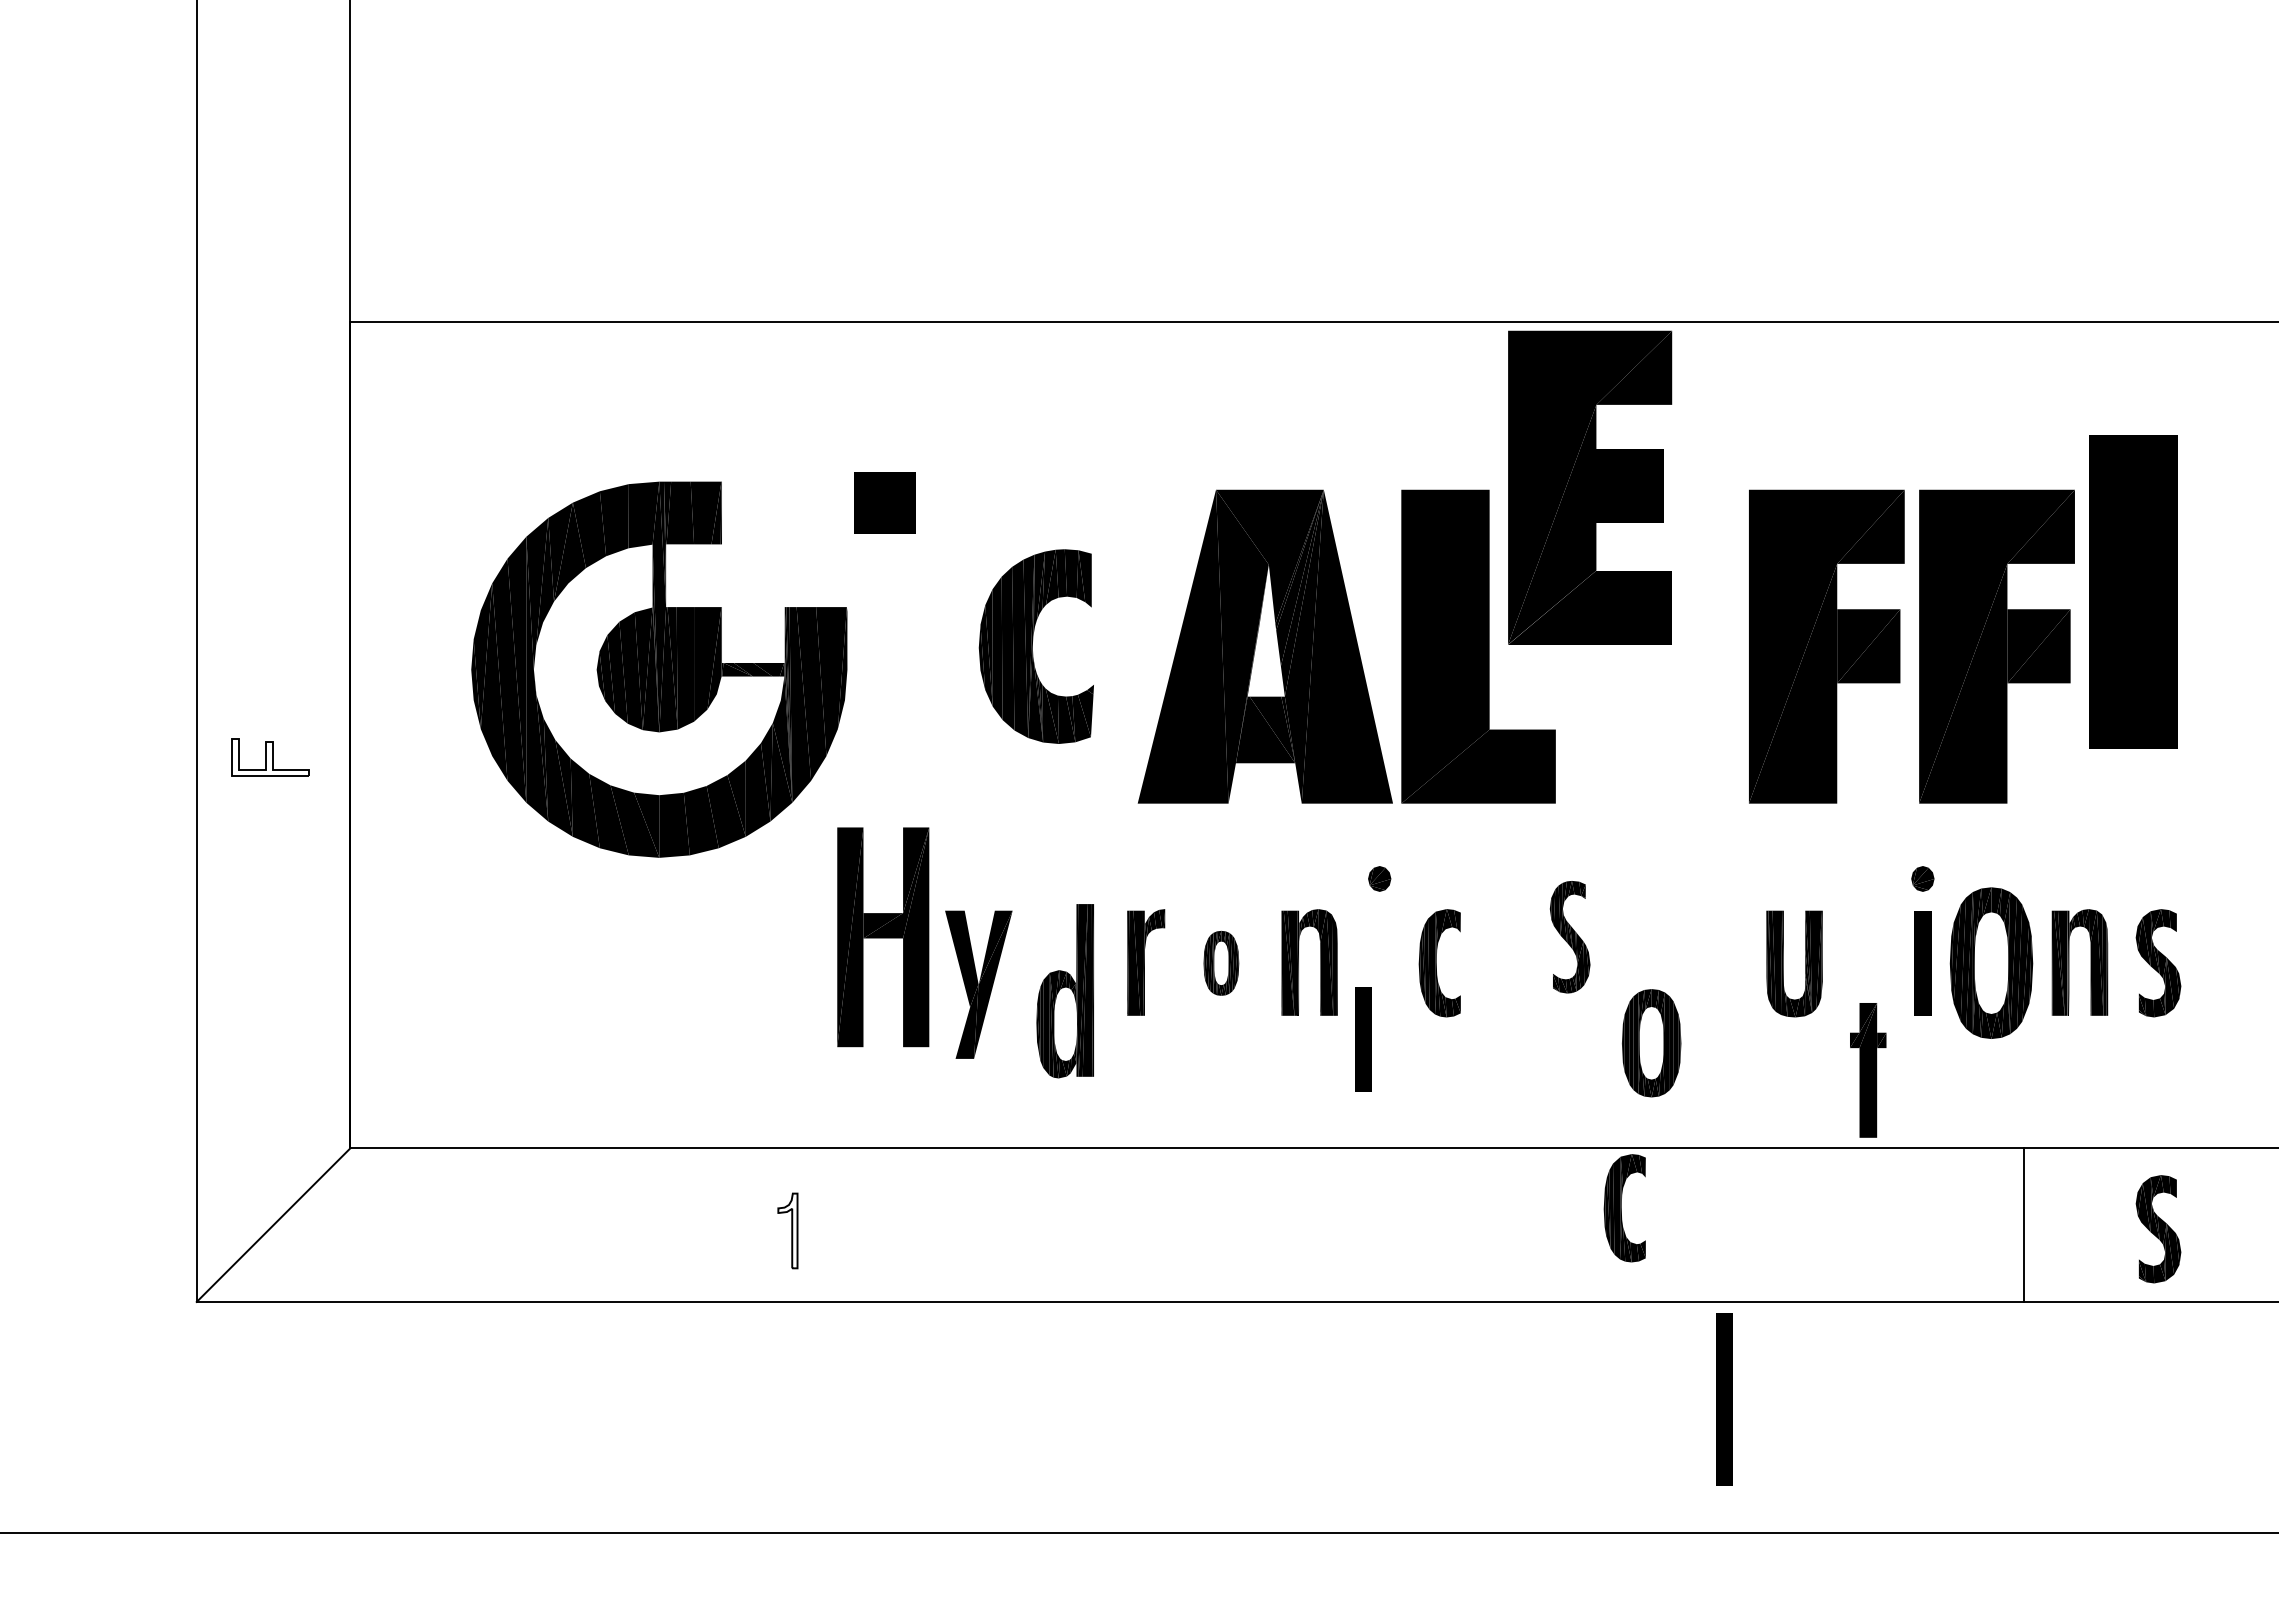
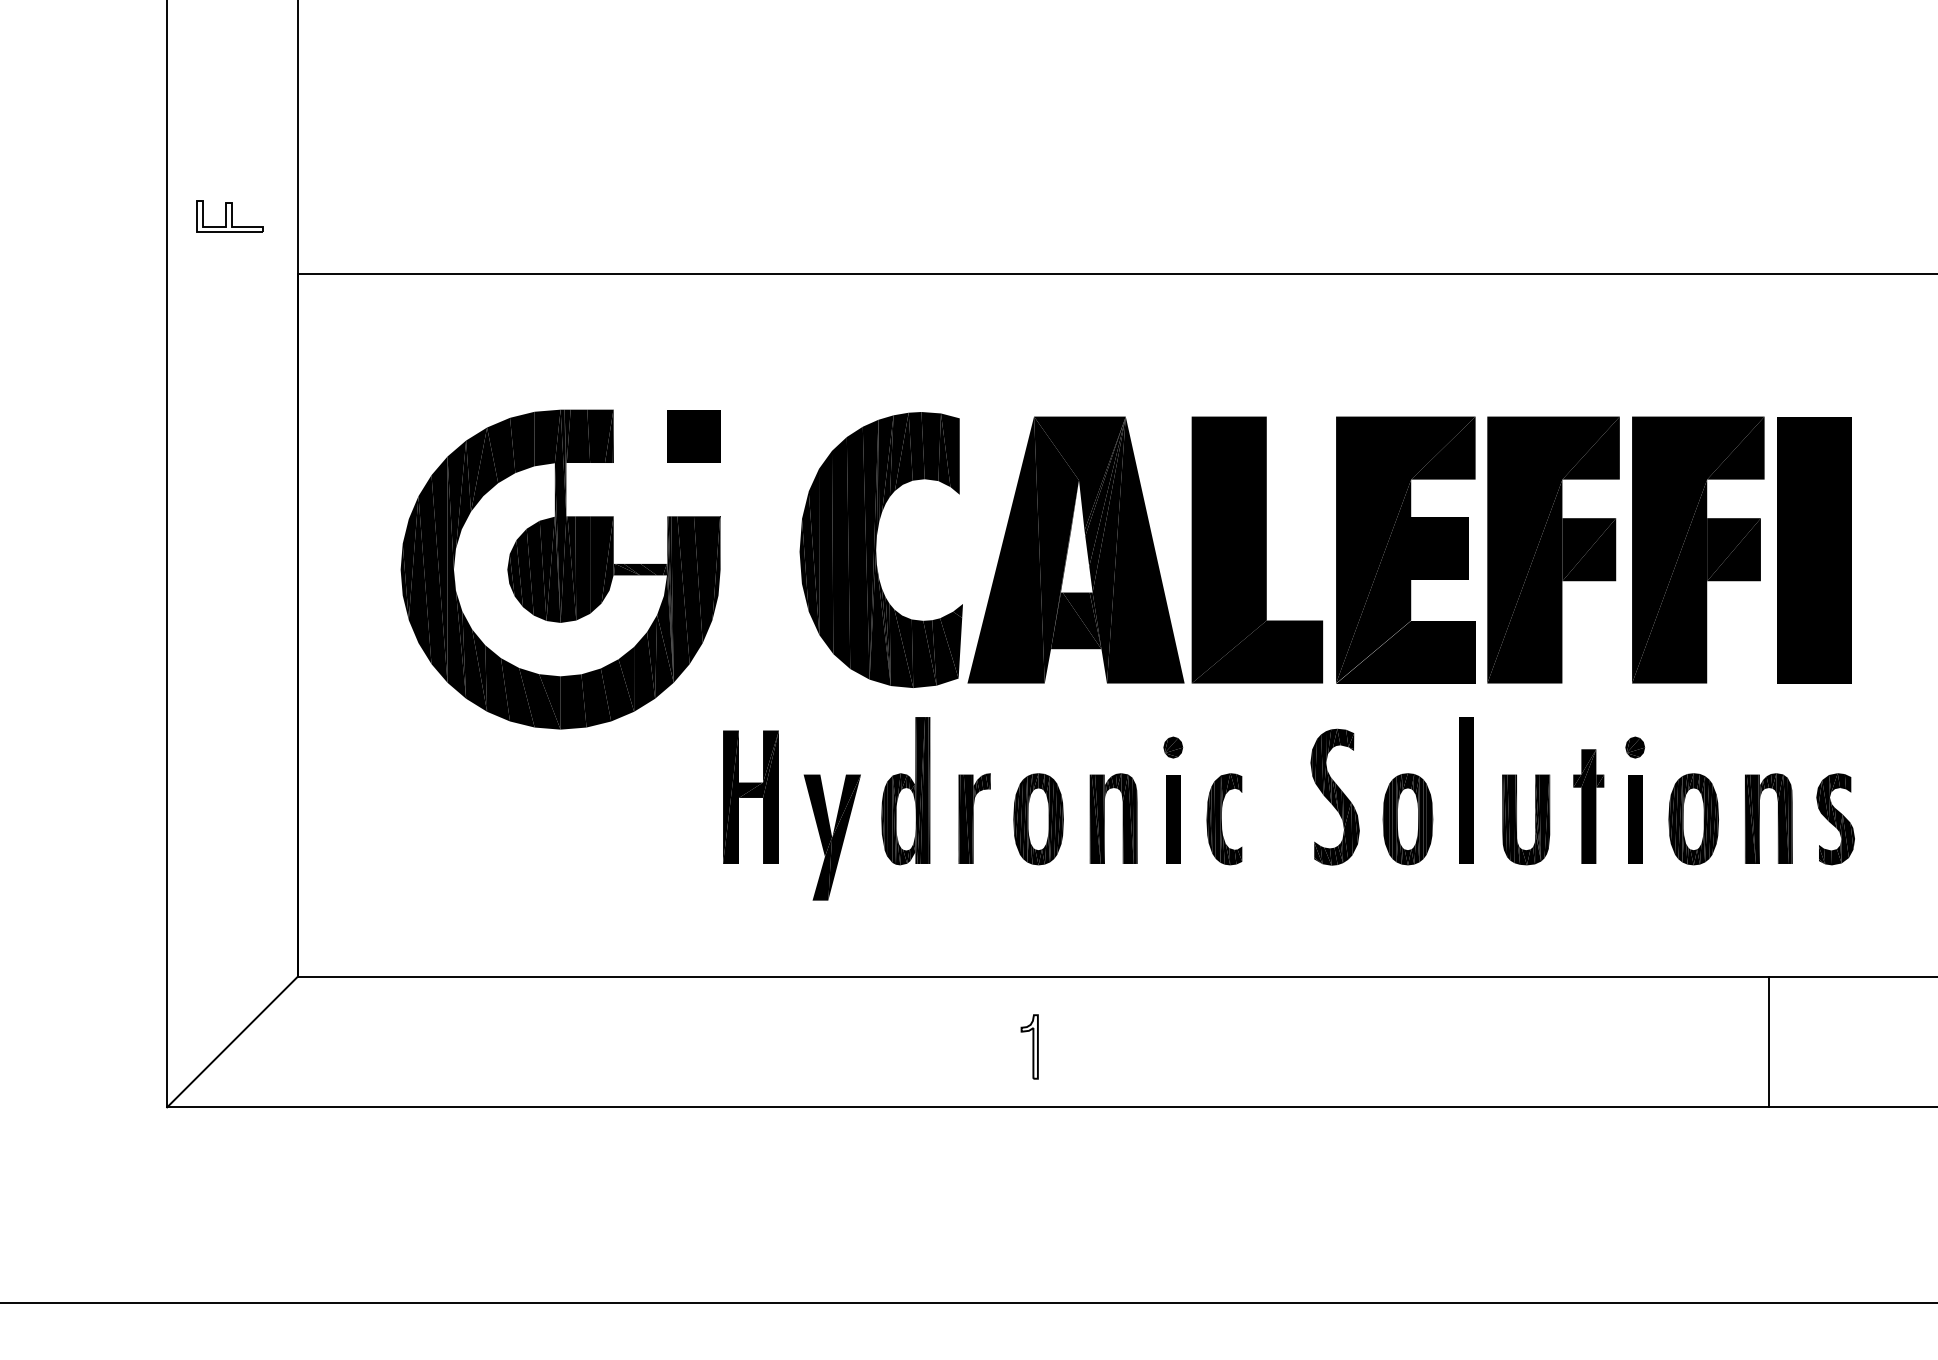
part: (1590, 487) -> (1406, 549), moved
part: (884, 502) -> (693, 435), moved
part: (2133, 591) -> (1814, 549), moved
part: (1036, 646) -> (881, 549), size x1.67
part: (270, 757) -> (229, 216), moved
part: (1570, 936) -> (1335, 796), size x1.43
part: (882, 937) -> (750, 797), size x0.71
part: (1221, 963) -> (1038, 819), size x1.67
part: (1991, 963) -> (1693, 819), size x0.71
part: (1064, 991) -> (905, 791), moved
part: (1363, 1039) -> (1173, 819), moved
part: (1651, 1043) -> (1407, 819), moved
part: (1868, 1070) -> (1589, 806), moved
part: (1624, 1208) -> (1381, 1027), removed
line: (2023, 1224) -> (1768, 1041), moved
part: (2158, 1229) -> (1835, 1045), removed
part: (787, 1230) -> (1029, 1046), moved
part: (1724, 1399) -> (1466, 790), moved

